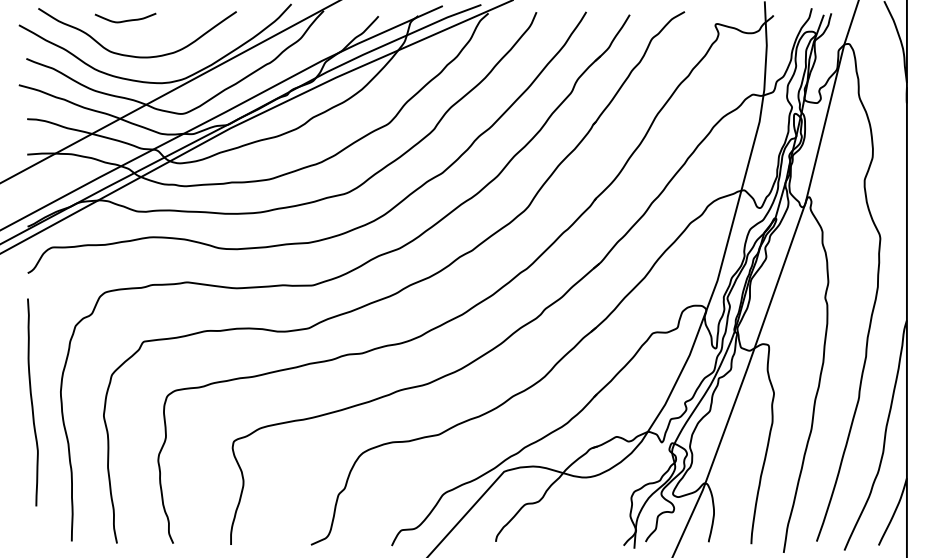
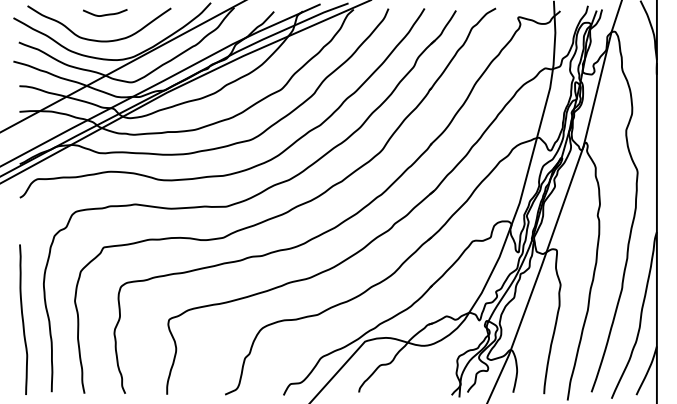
curve: (125, 20) -> (105, 14), moved
curve: (32, 402) -> (23, 319), moved

